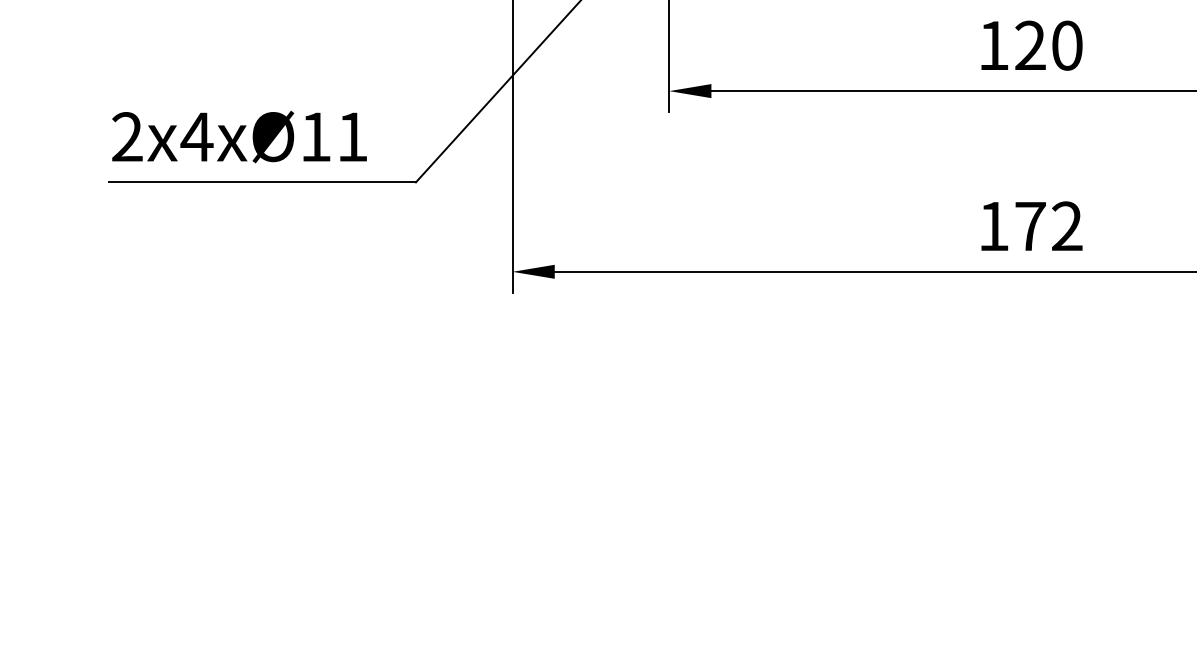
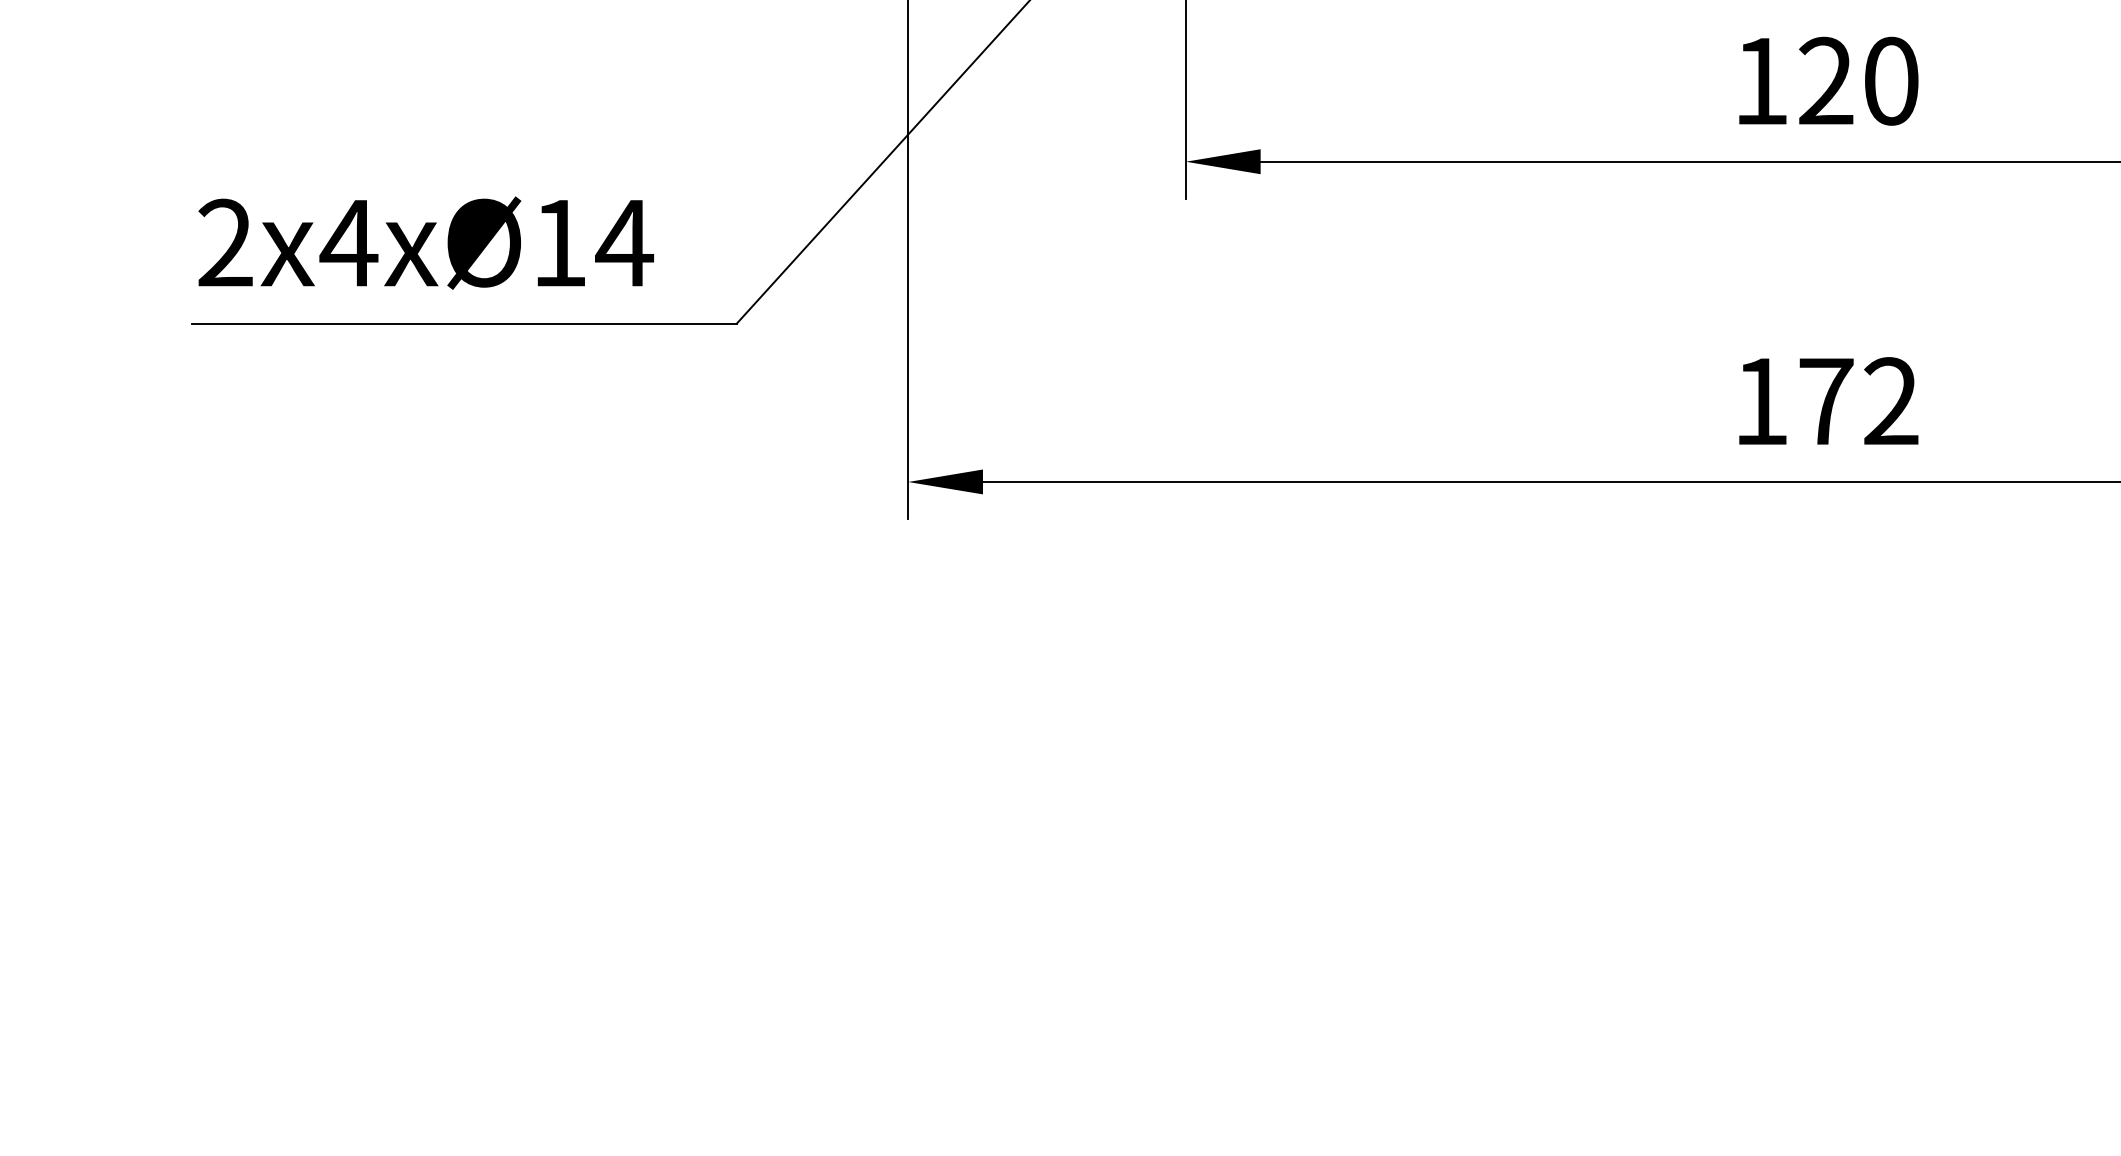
text: (352, 136) -> (624, 242), 2x4xØ11 -> 2x4xØ14

